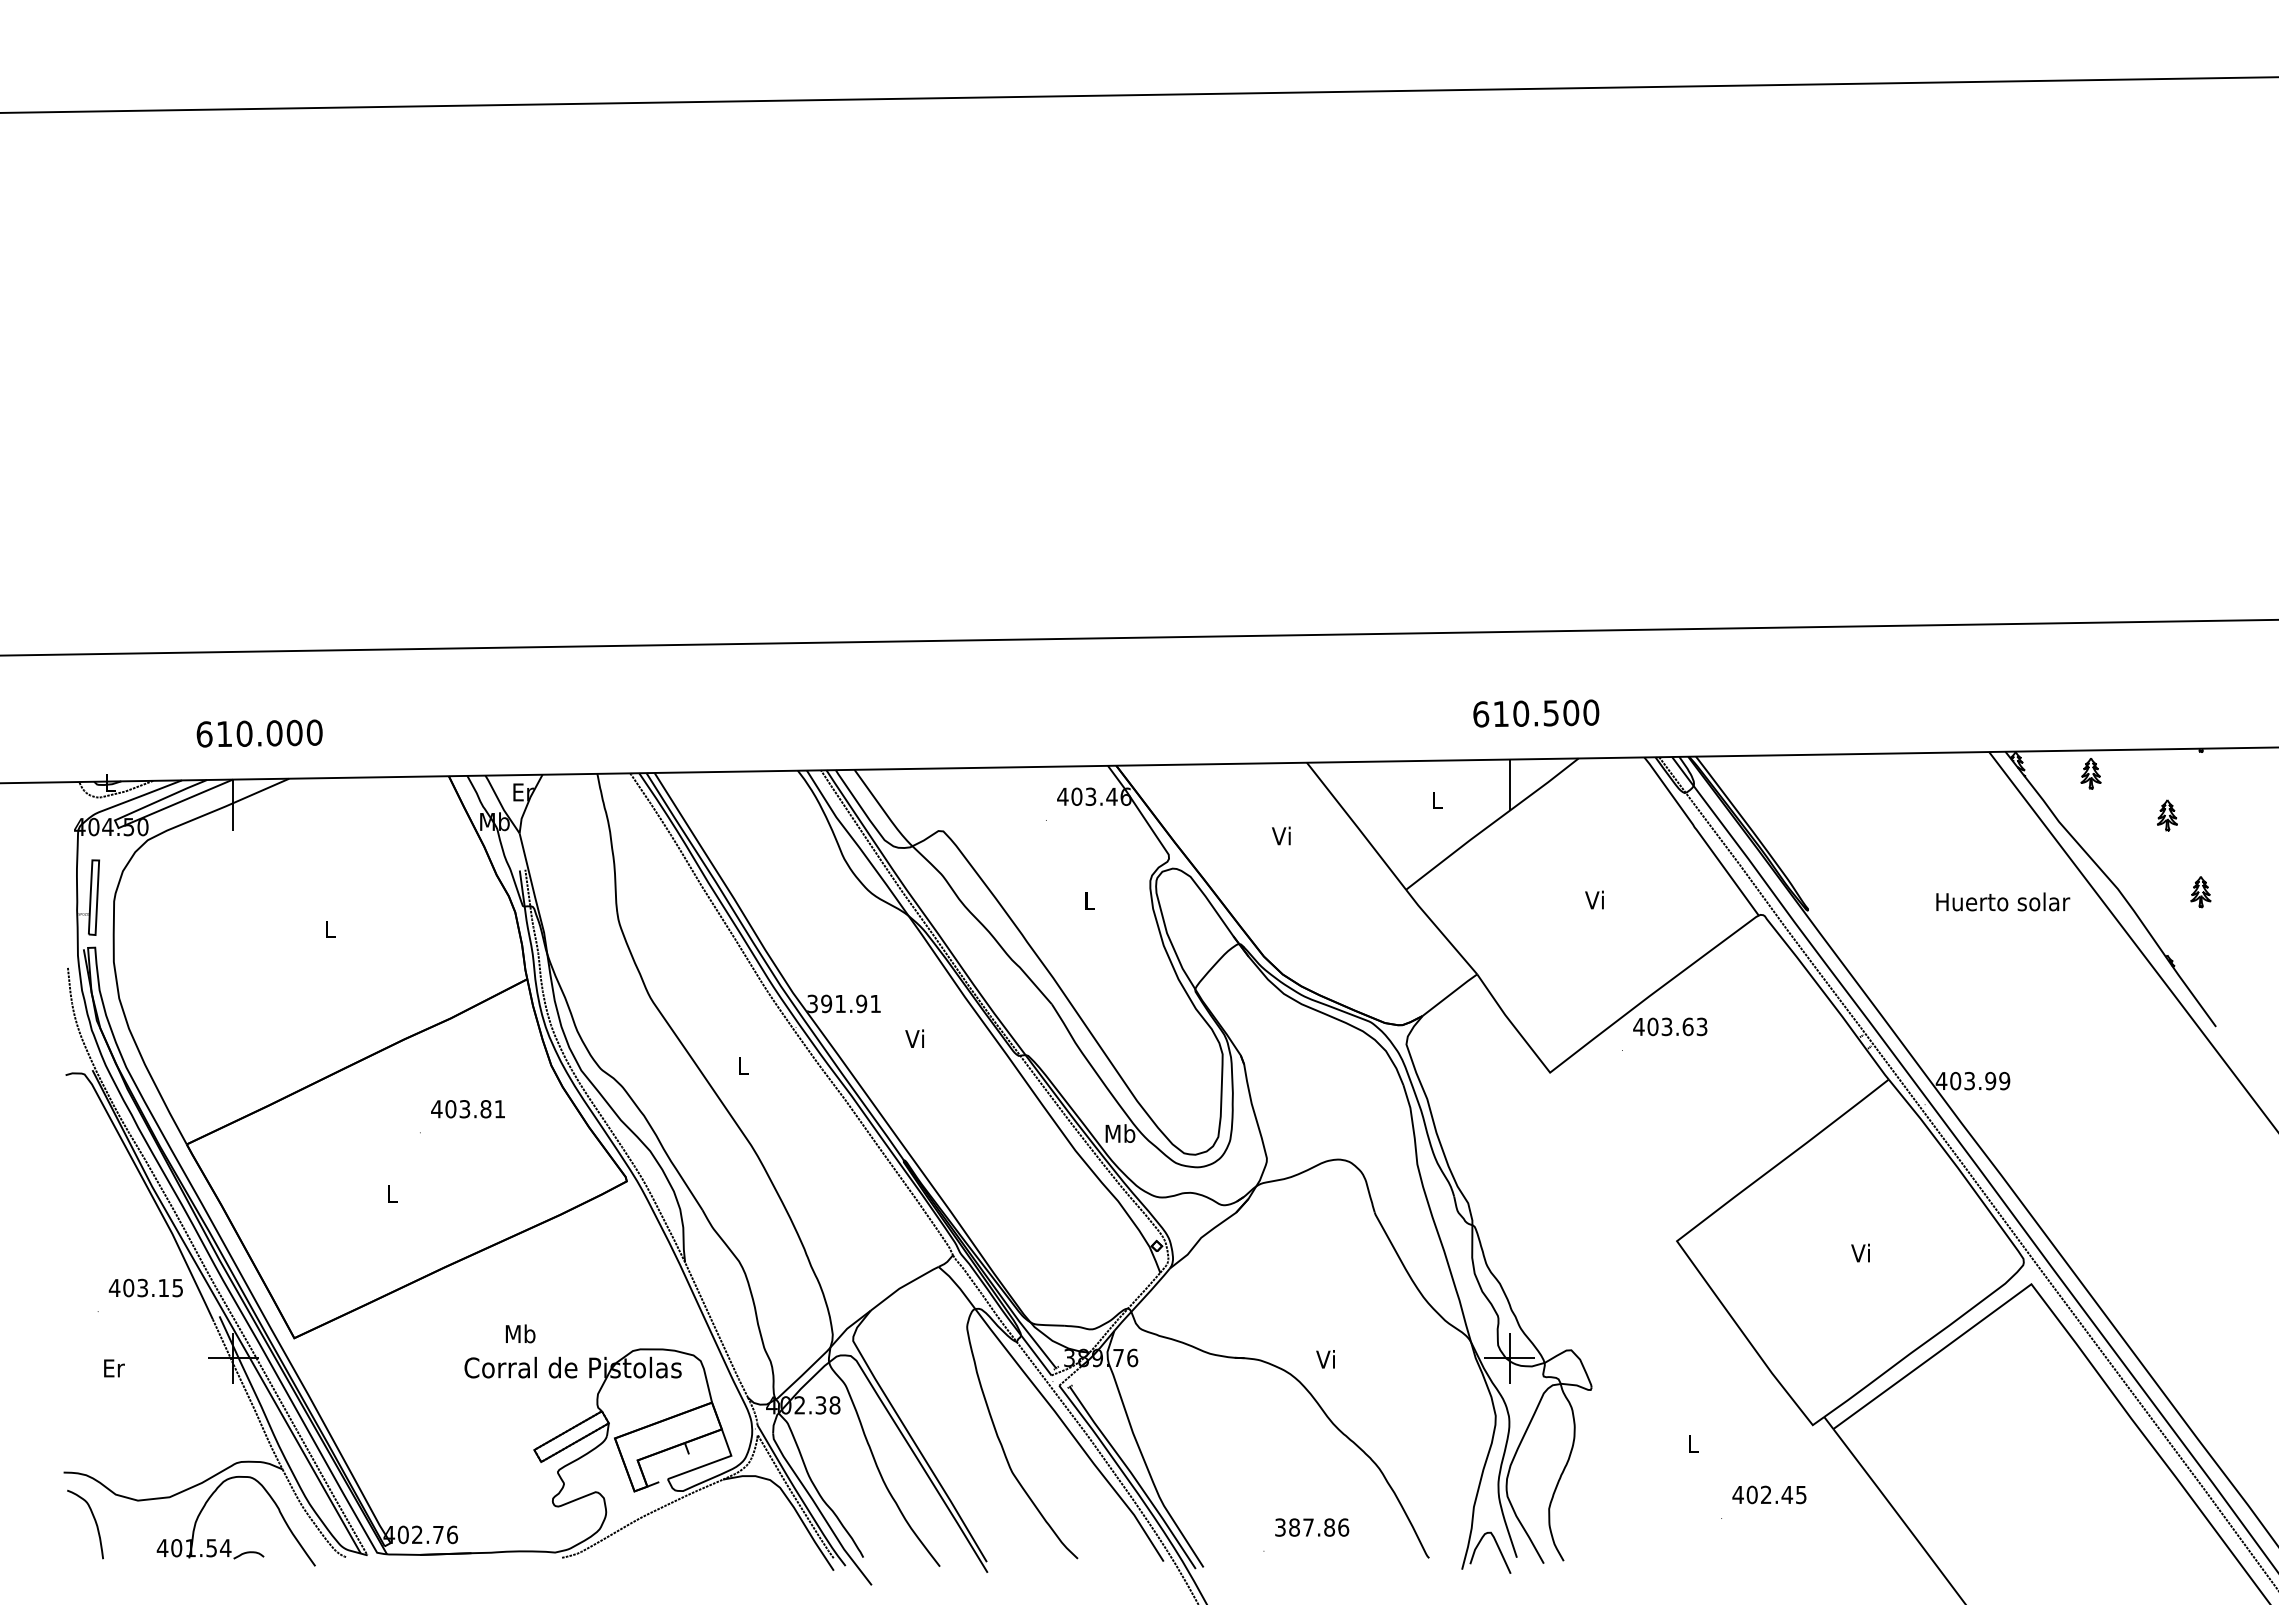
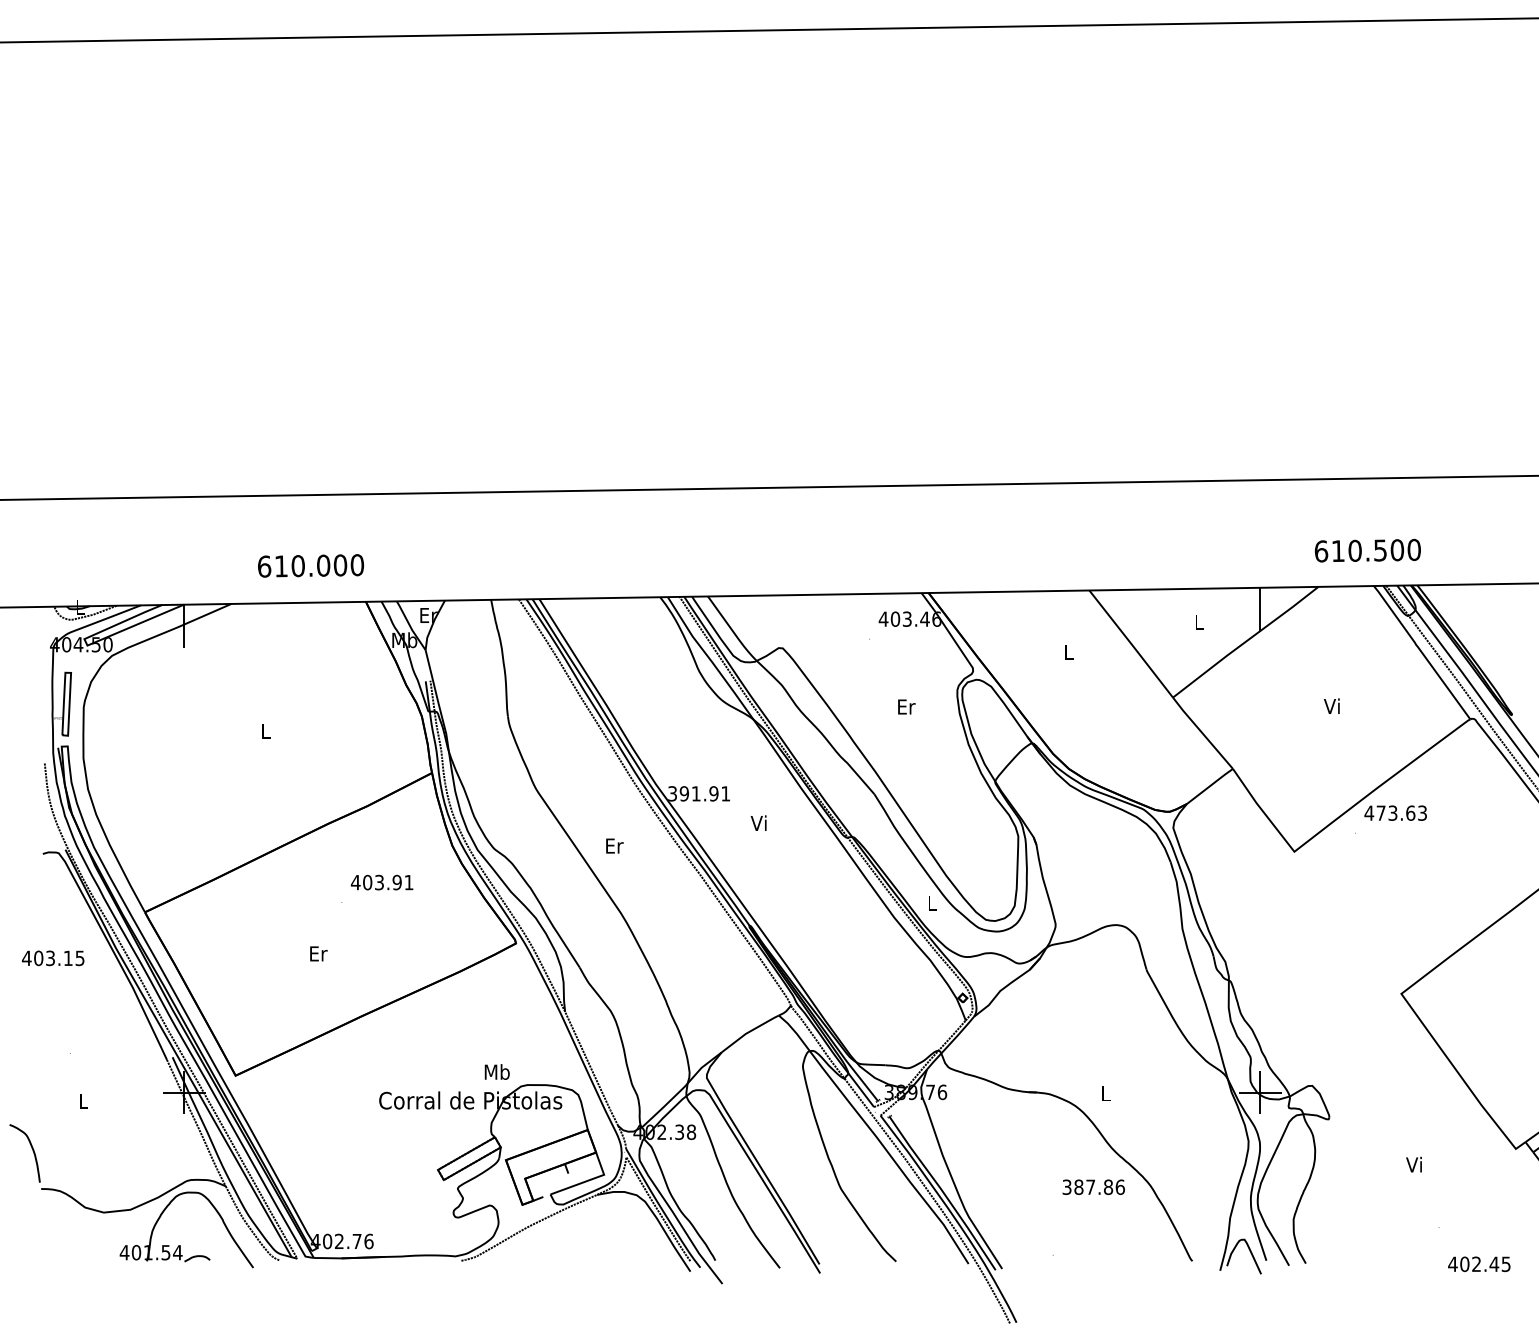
text: (1536, 713) -> (1368, 550), moved
text: (259, 733) -> (310, 565), moved
text: (1281, 835) -> (1067, 651), Vi -> L
text: (1090, 900) -> (906, 706), L -> Er
text: (1652, 1026) -> (1380, 812), 403.63 -> 473.63
text: (743, 1065) -> (614, 845), L -> Er
text: (485, 1109) -> (396, 882), 403.81 -> 403.91
text: (1120, 1133) -> (932, 903), Mb -> L
text: (392, 1193) -> (318, 953), L -> Er
text: (145, 1287) -> (52, 957), moved
text: (520, 1333) -> (497, 1071), moved
text: (1325, 1359) -> (1105, 1093), Vi -> L
text: (114, 1368) -> (84, 1101), Er -> L
text: (1691, 1443) -> (1413, 1164), L -> Vi
text: (1769, 1494) -> (1479, 1263), moved
curve: (94, 1521) -> (32, 1150), moved
text: (1312, 1527) -> (1094, 1187), moved

